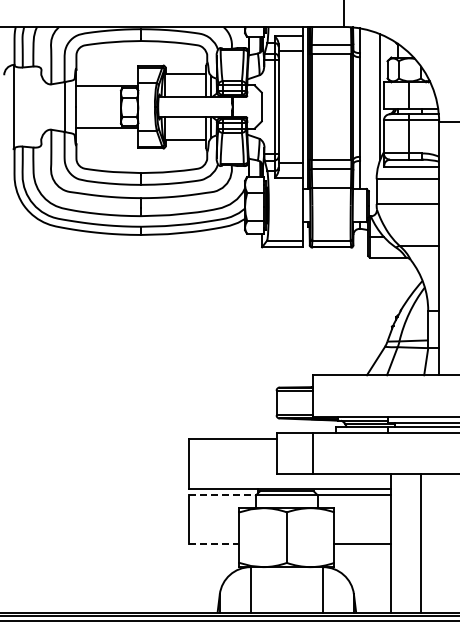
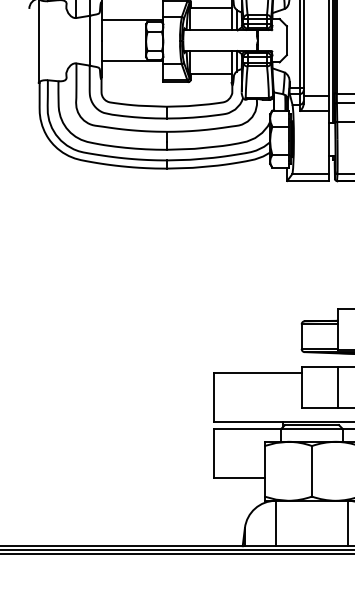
line: (222, 494) -> (247, 428), dashed -> solid
line: (214, 544) -> (239, 478), dashed -> solid

